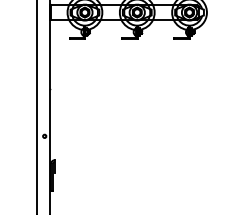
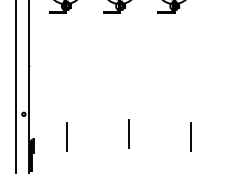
line: (145, 155) -> (128, 134), added
line: (86, 157) -> (67, 136), added
line: (206, 157) -> (191, 136), added

